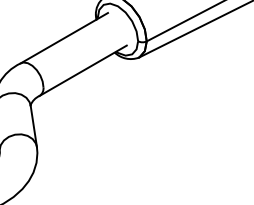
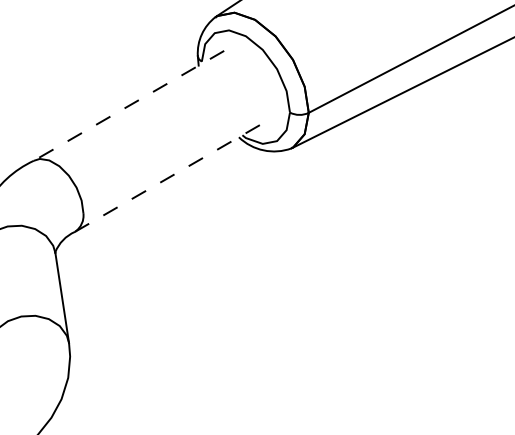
line: (63, 38) -> (127, 106), solid -> dashed
line: (83, 70) -> (170, 176), solid -> dashed

